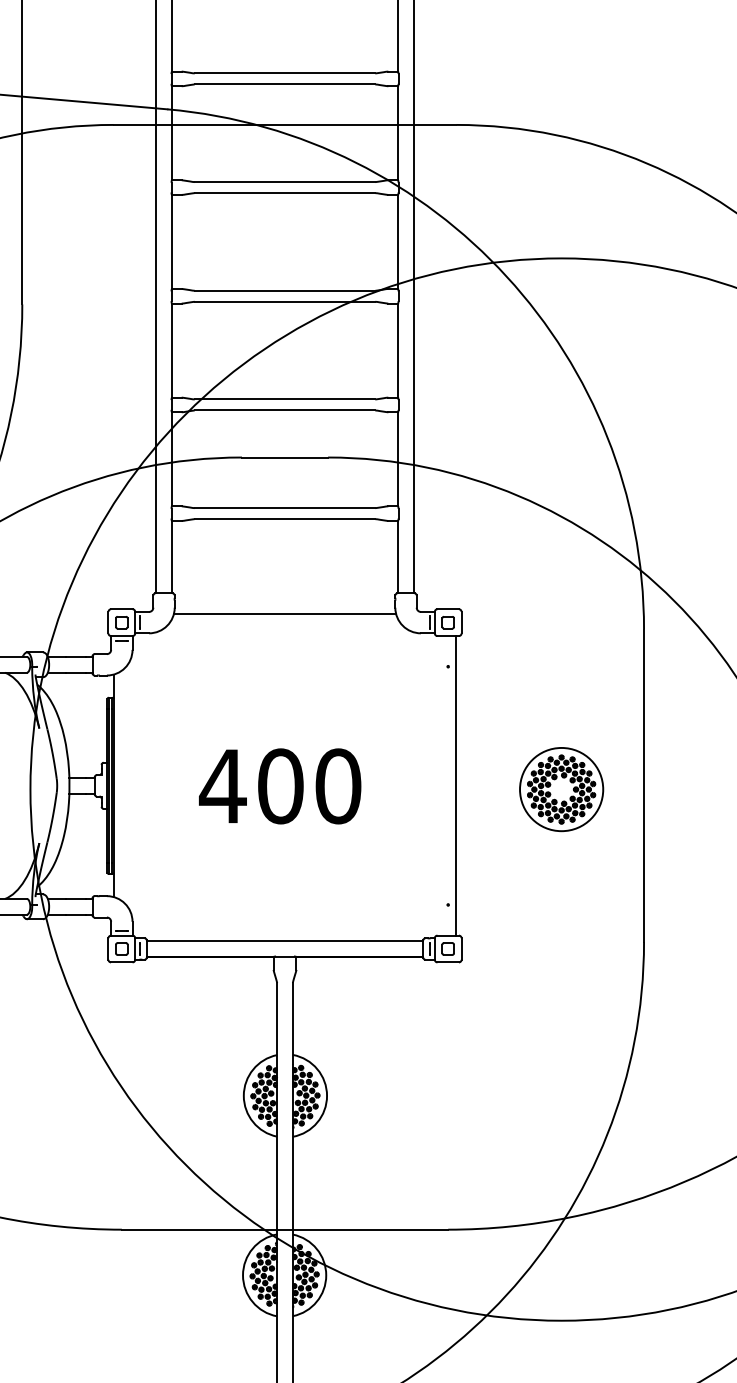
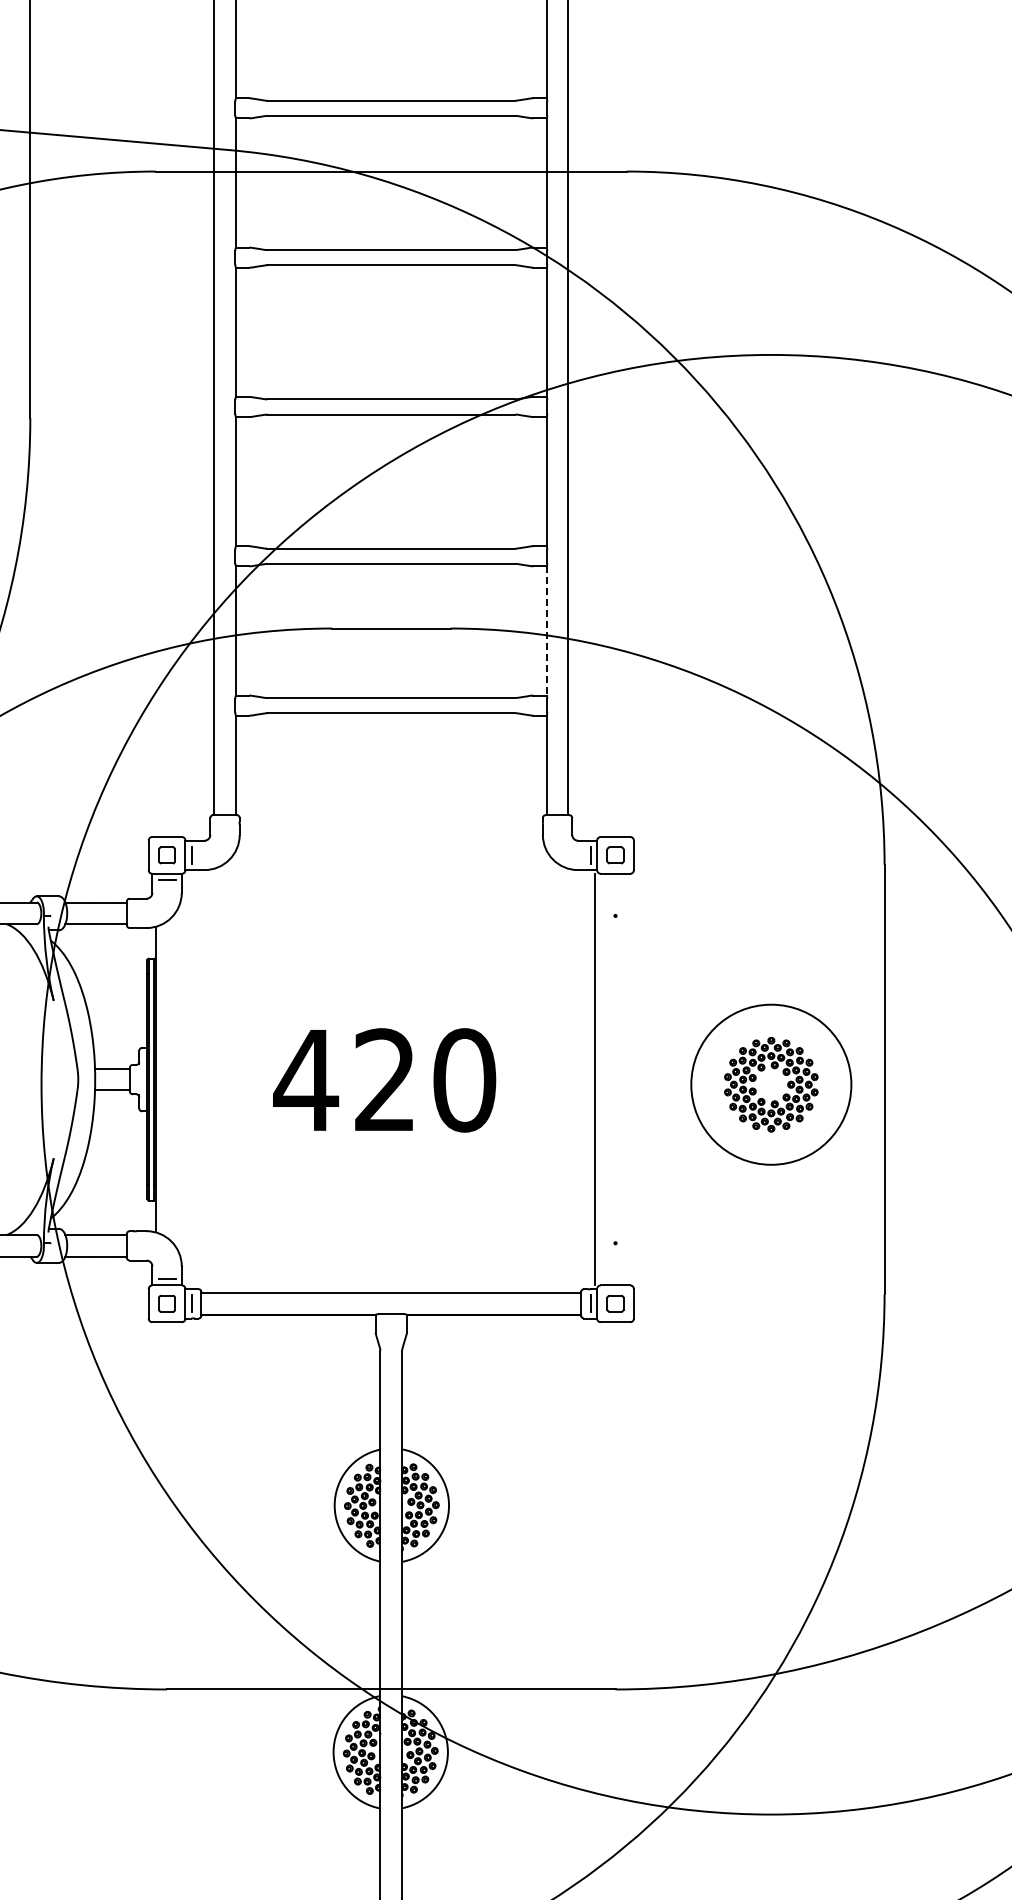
line: (397, 458) -> (546, 630), solid -> dashed
line: (285, 614) -> (391, 844), removed
line: (456, 785) -> (594, 1079), moved
text: (280, 786) -> (385, 1080), 400 -> 420
circle: (561, 789) -> (771, 1084), size x1.4

